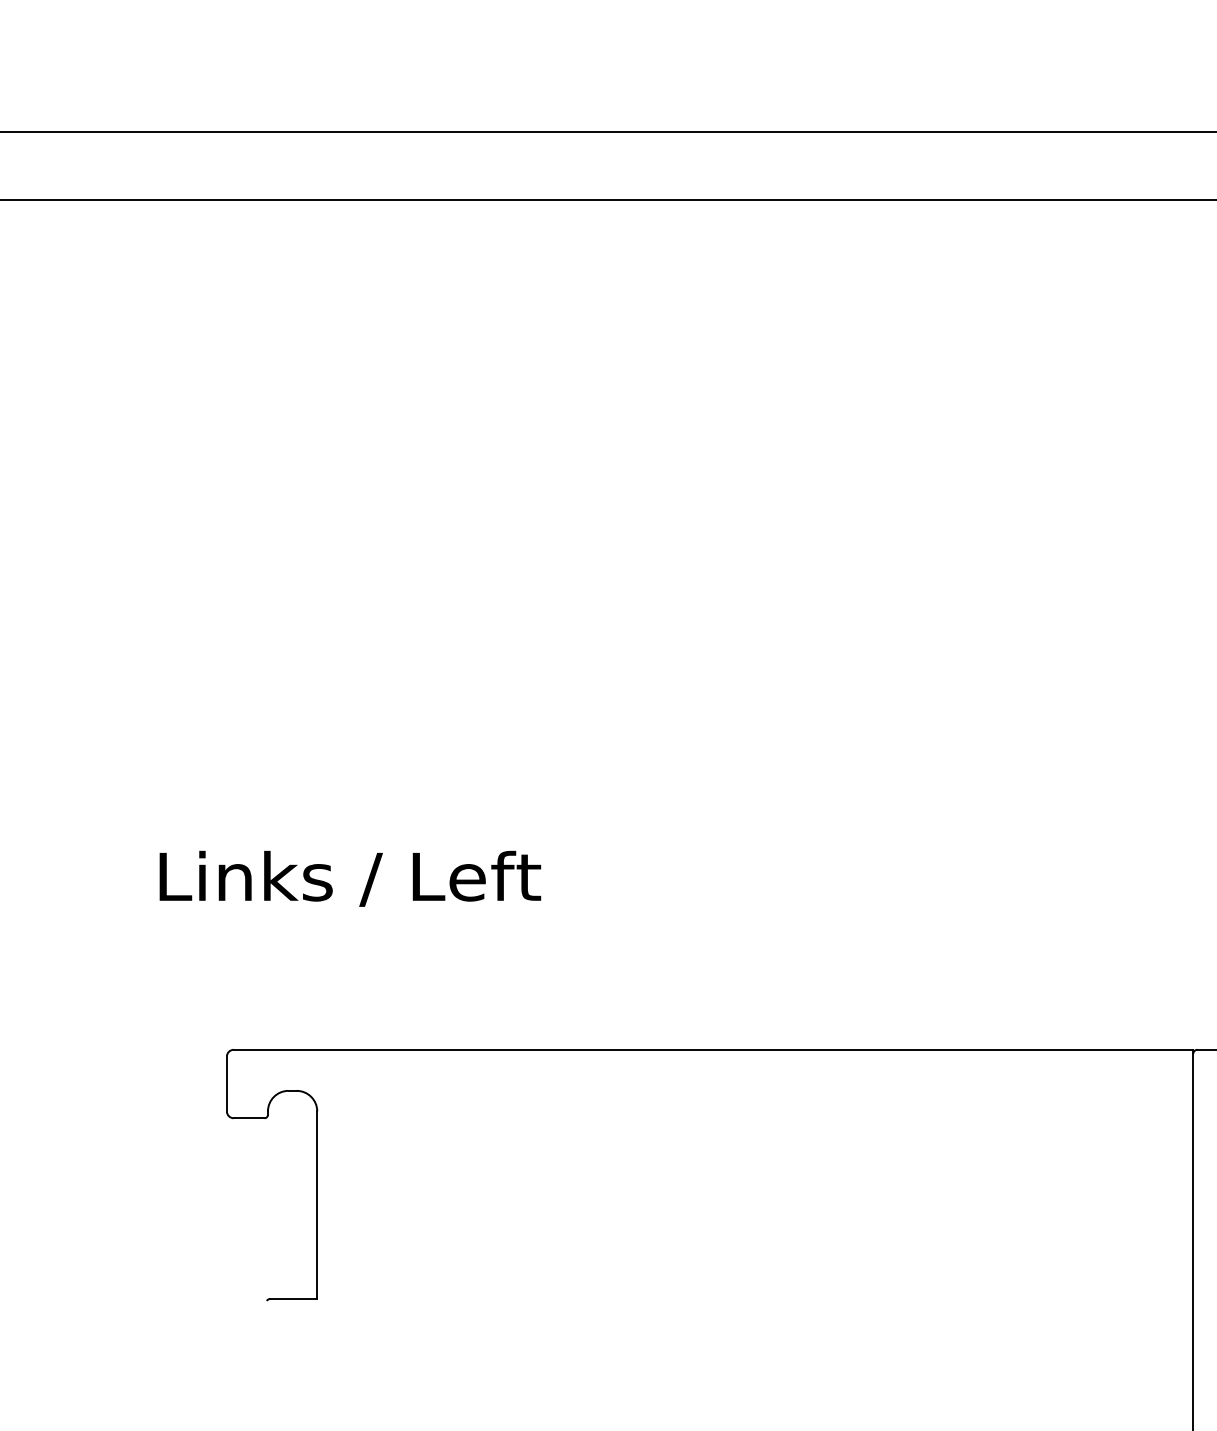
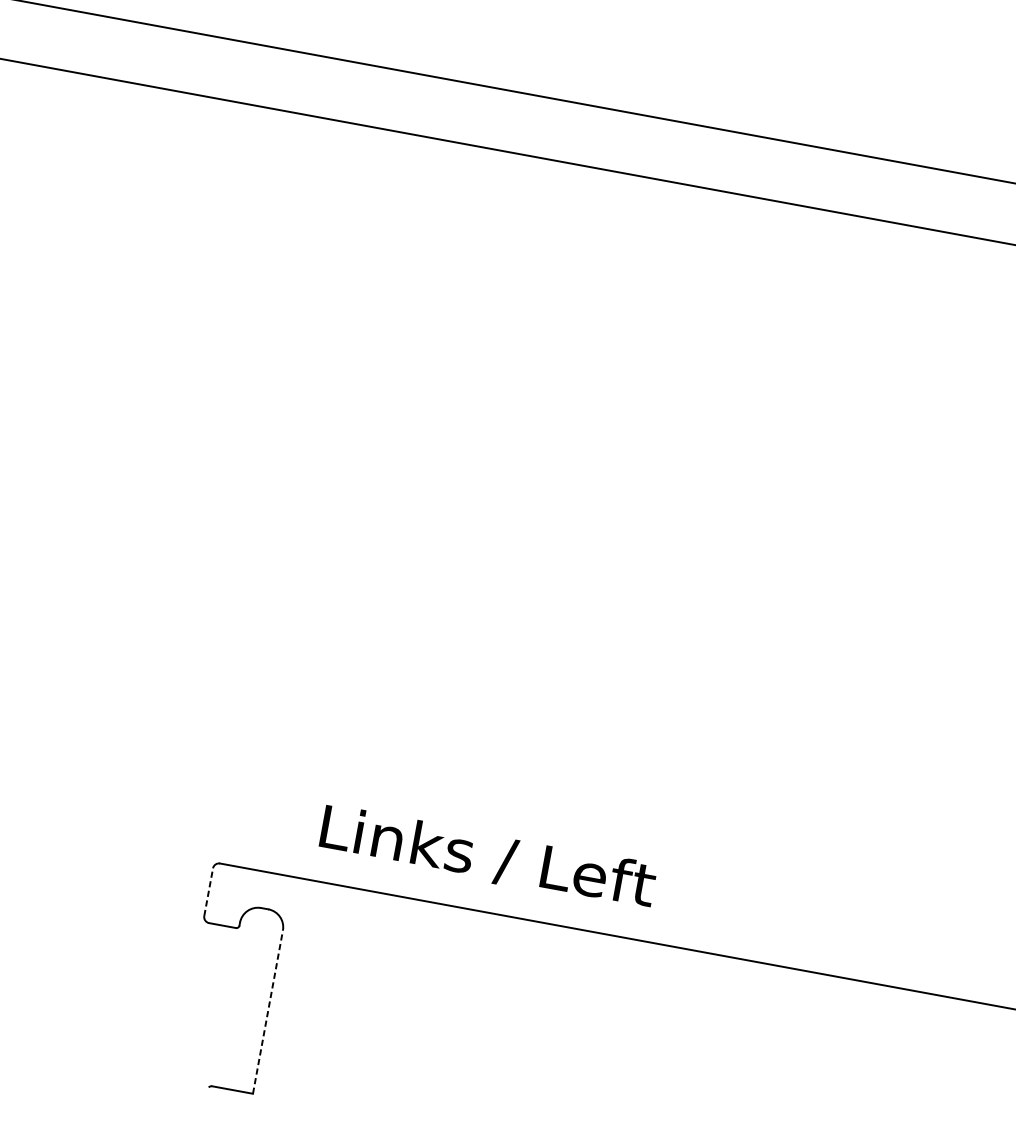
text: (350, 878) -> (488, 857), moved
line: (226, 1083) -> (208, 891), solid -> dashed
line: (317, 1205) -> (268, 1012), solid -> dashed

